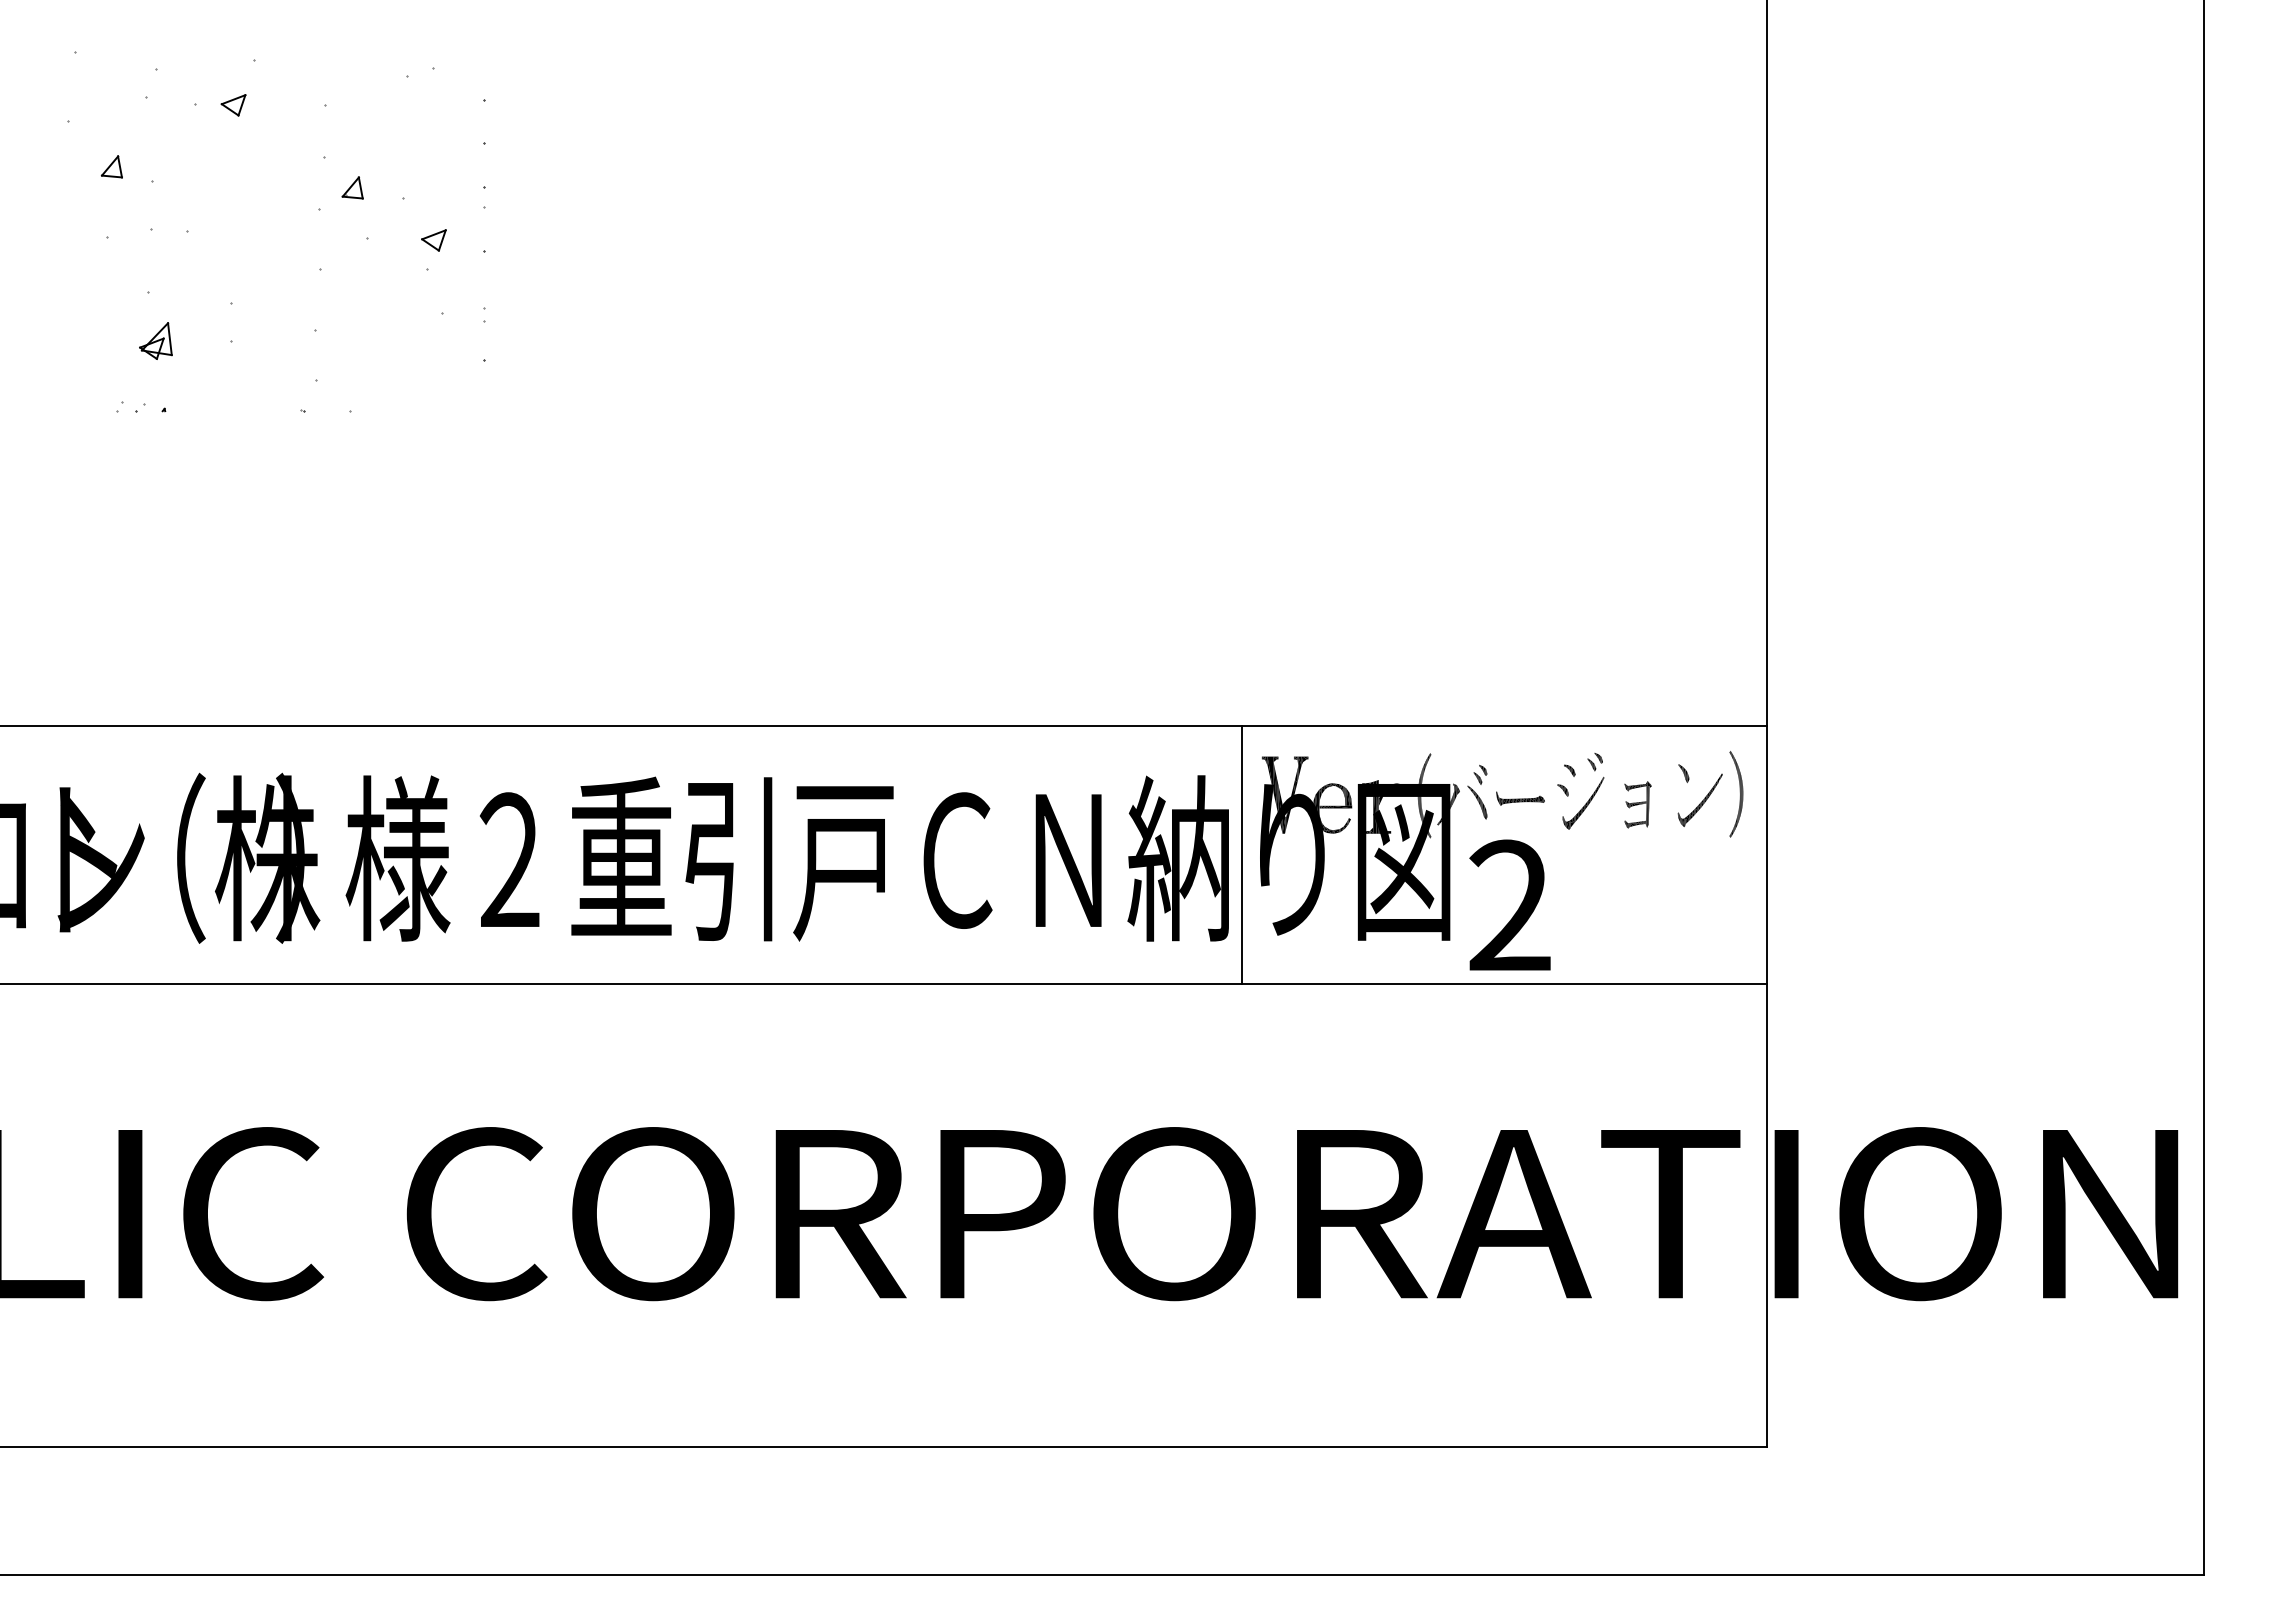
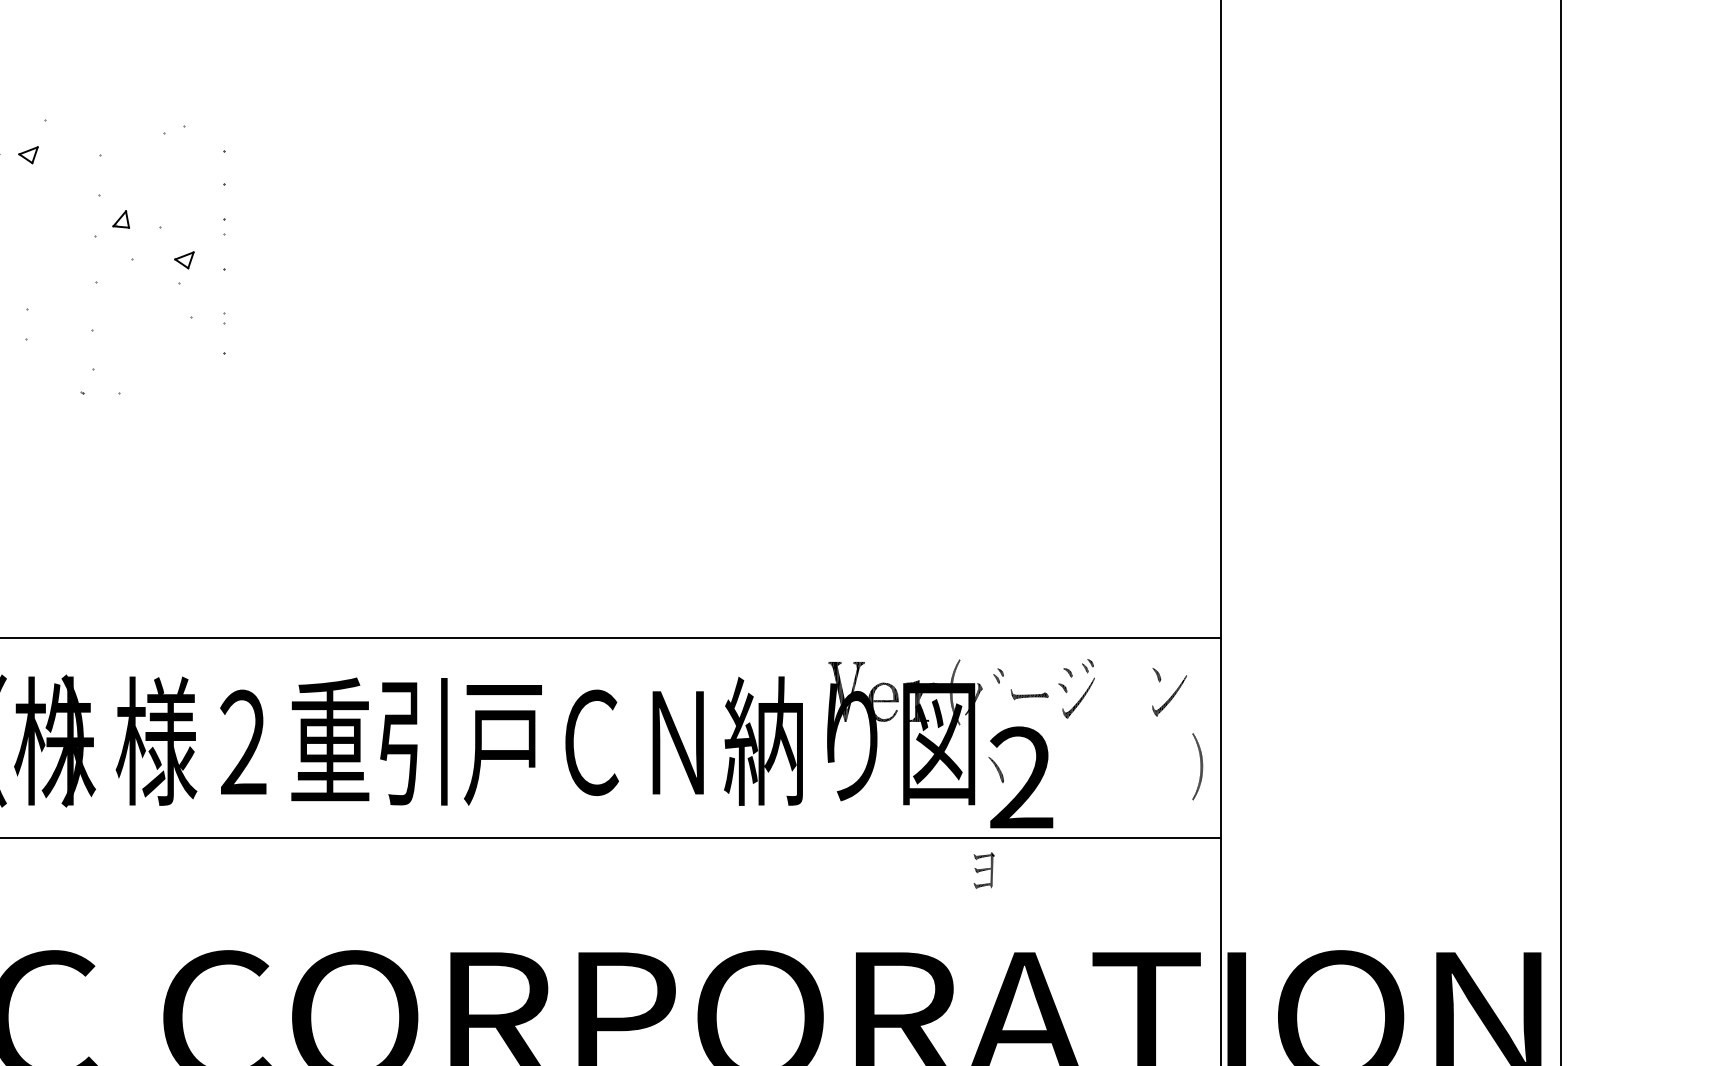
part: (1736, 794) -> (1197, 766), moved
part: (1477, 802) -> (996, 769), moved
part: (1637, 804) -> (983, 870), moved
line: (1241, 854) -> (812, 738), removed

